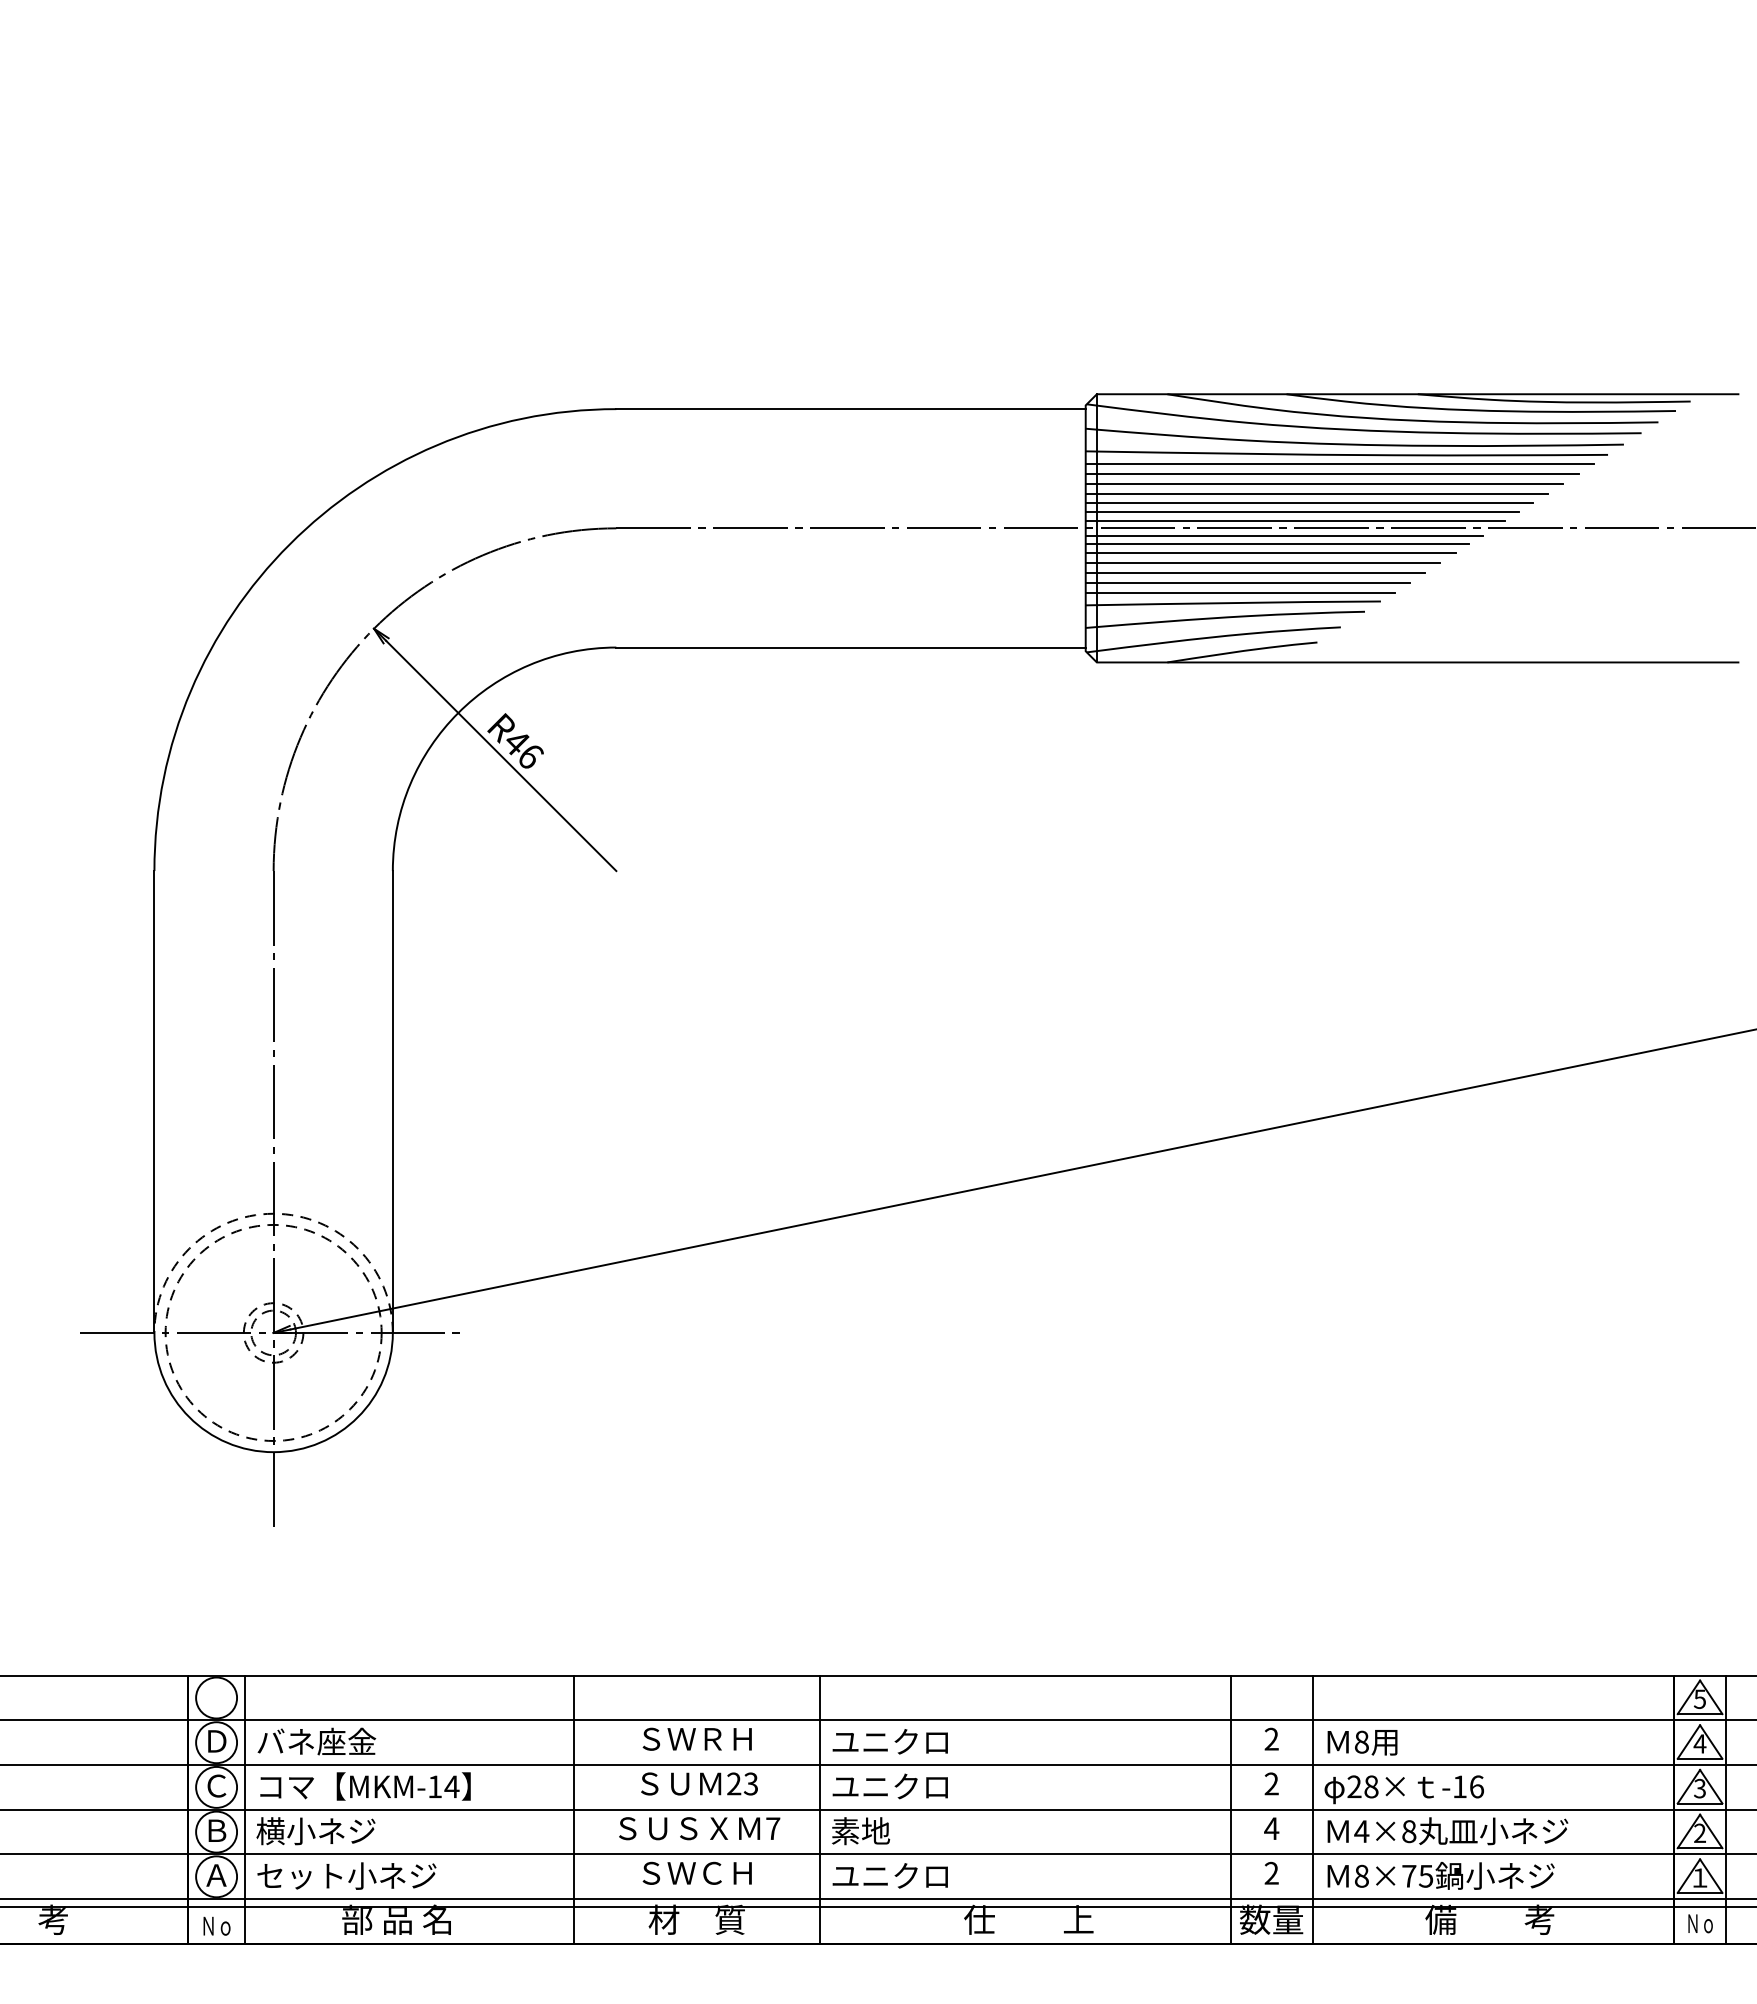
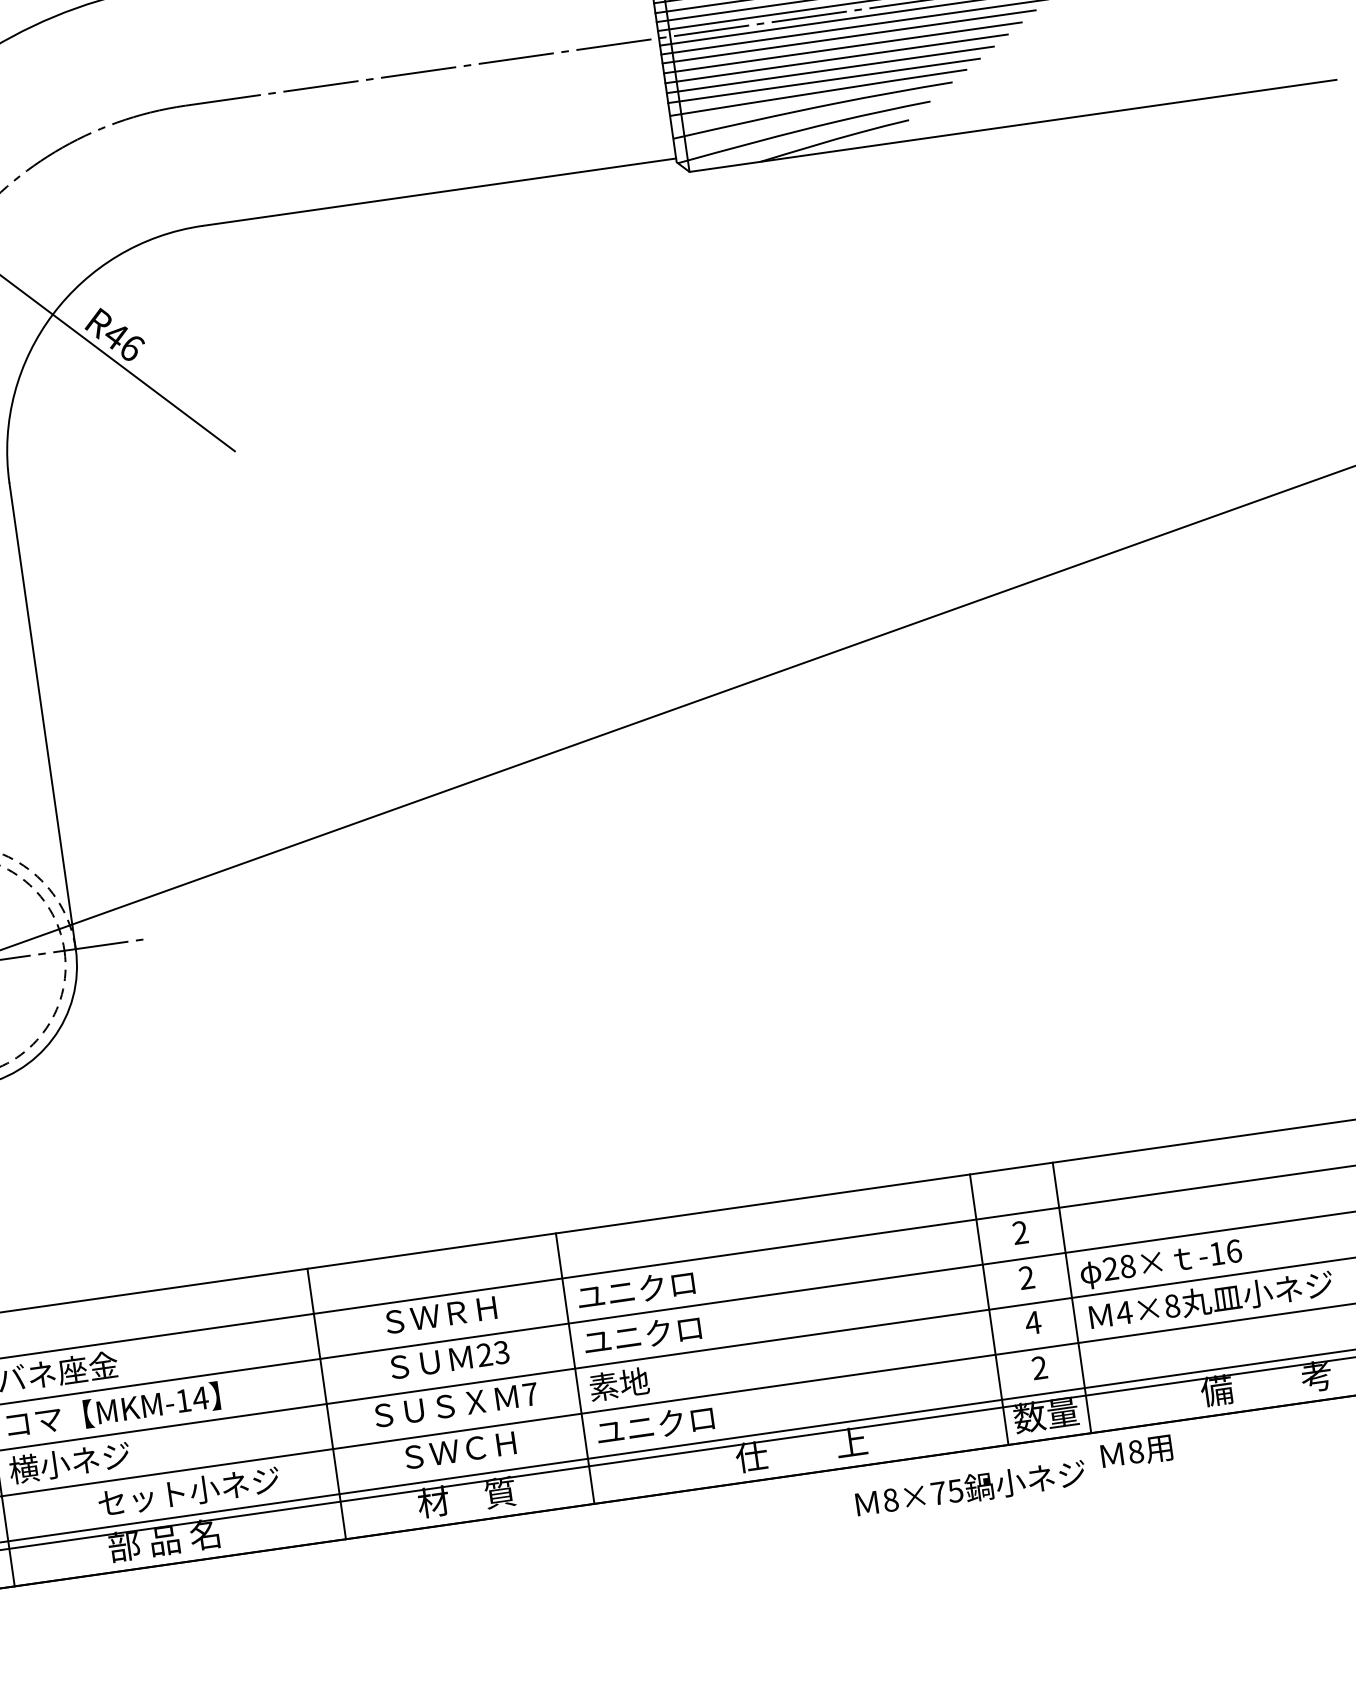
text: (1362, 1742) -> (1136, 1452), moved
text: (346, 1875) -> (188, 1491), moved
text: (1440, 1875) -> (970, 1488), moved

